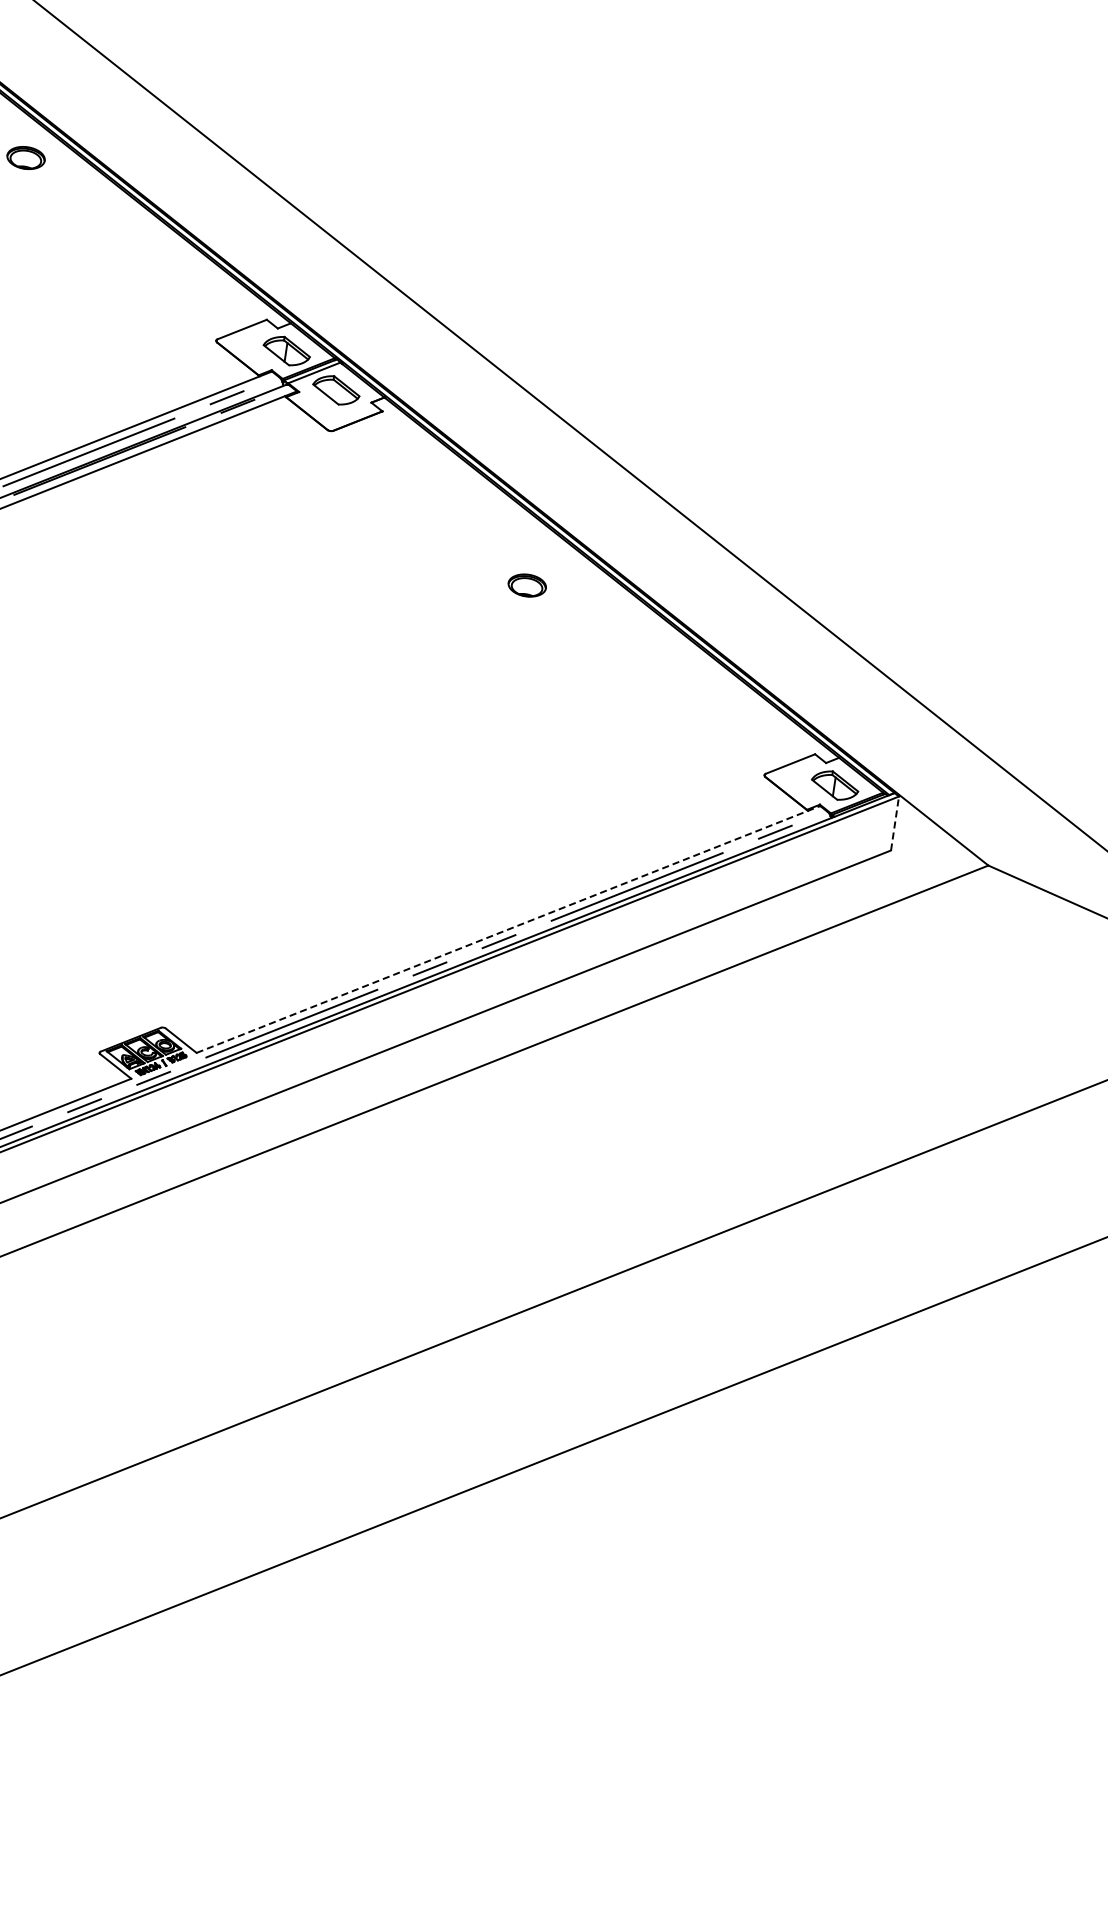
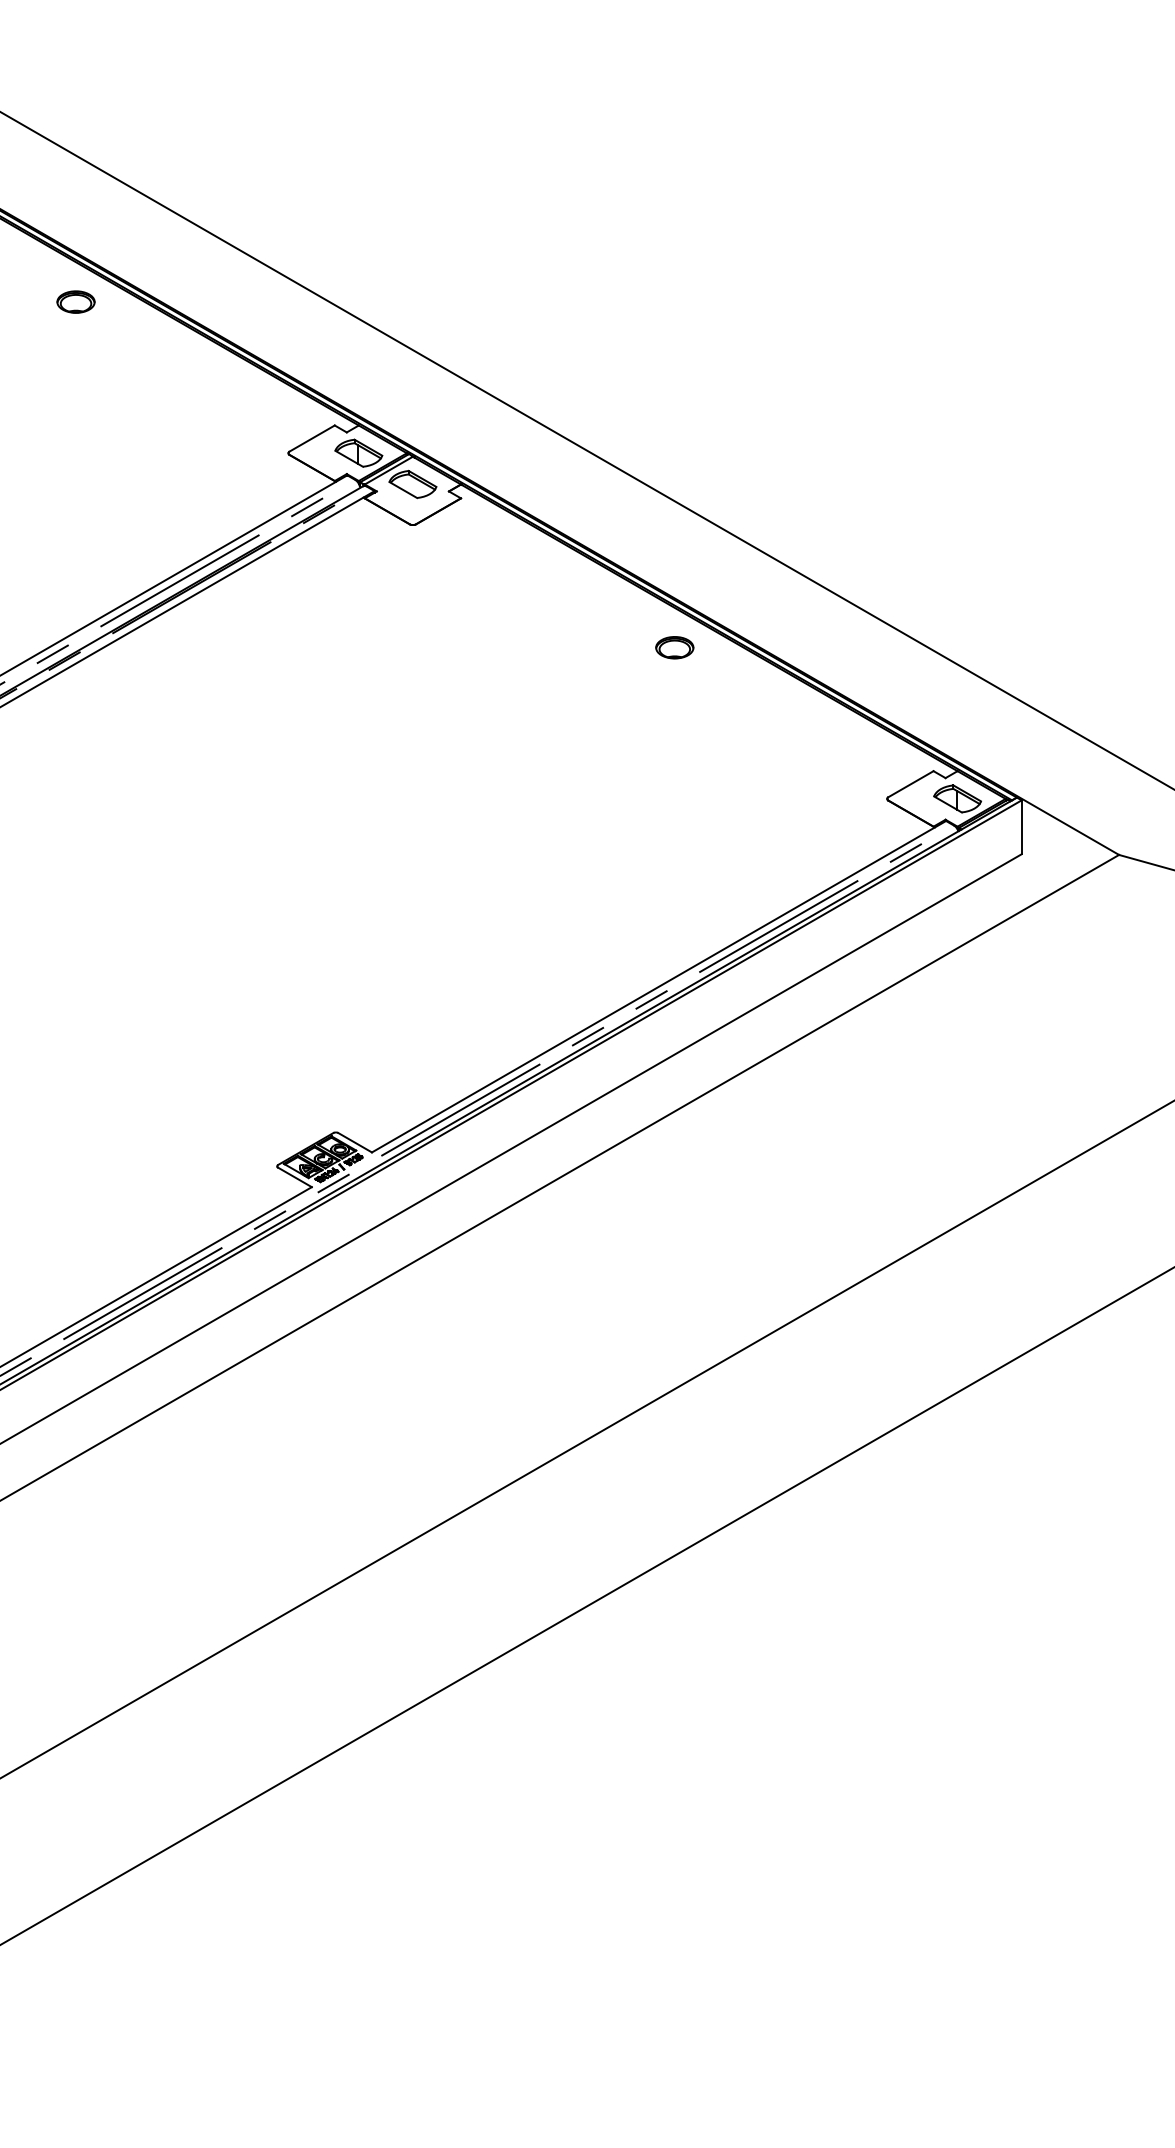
part: (527, 585) -> (674, 647), moved
line: (894, 823) -> (1021, 827), dashed -> solid
line: (508, 929) -> (659, 986), dashed -> solid

